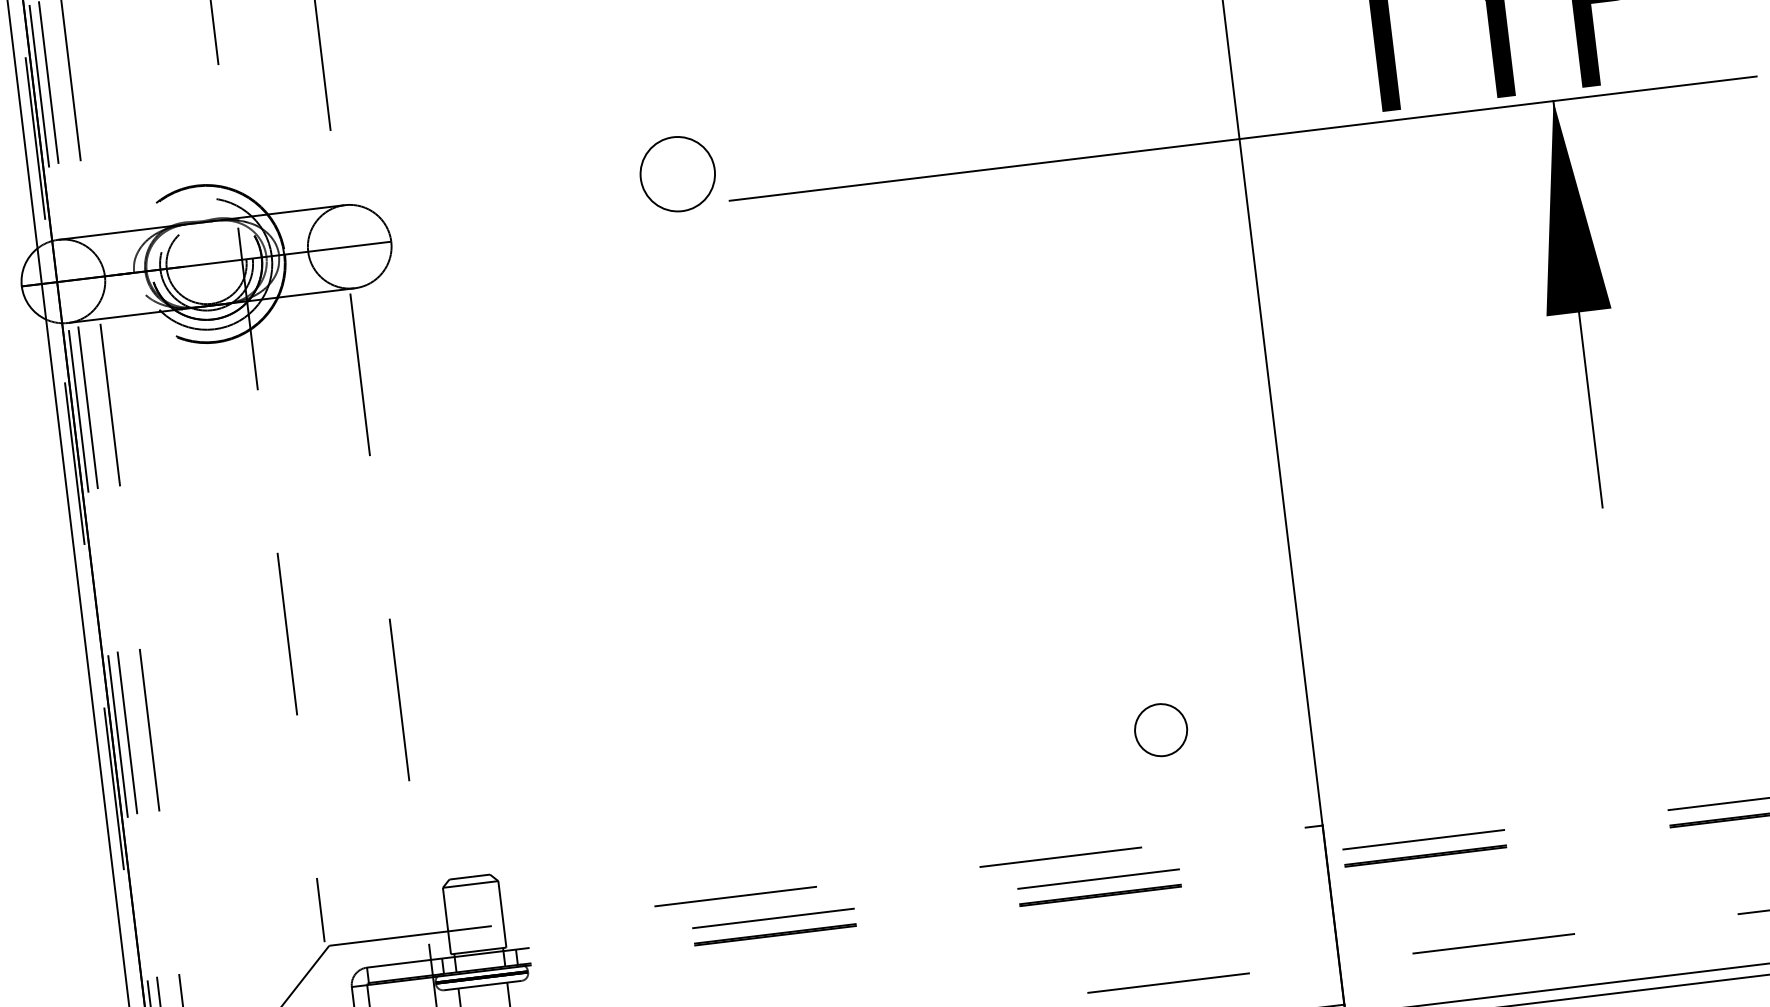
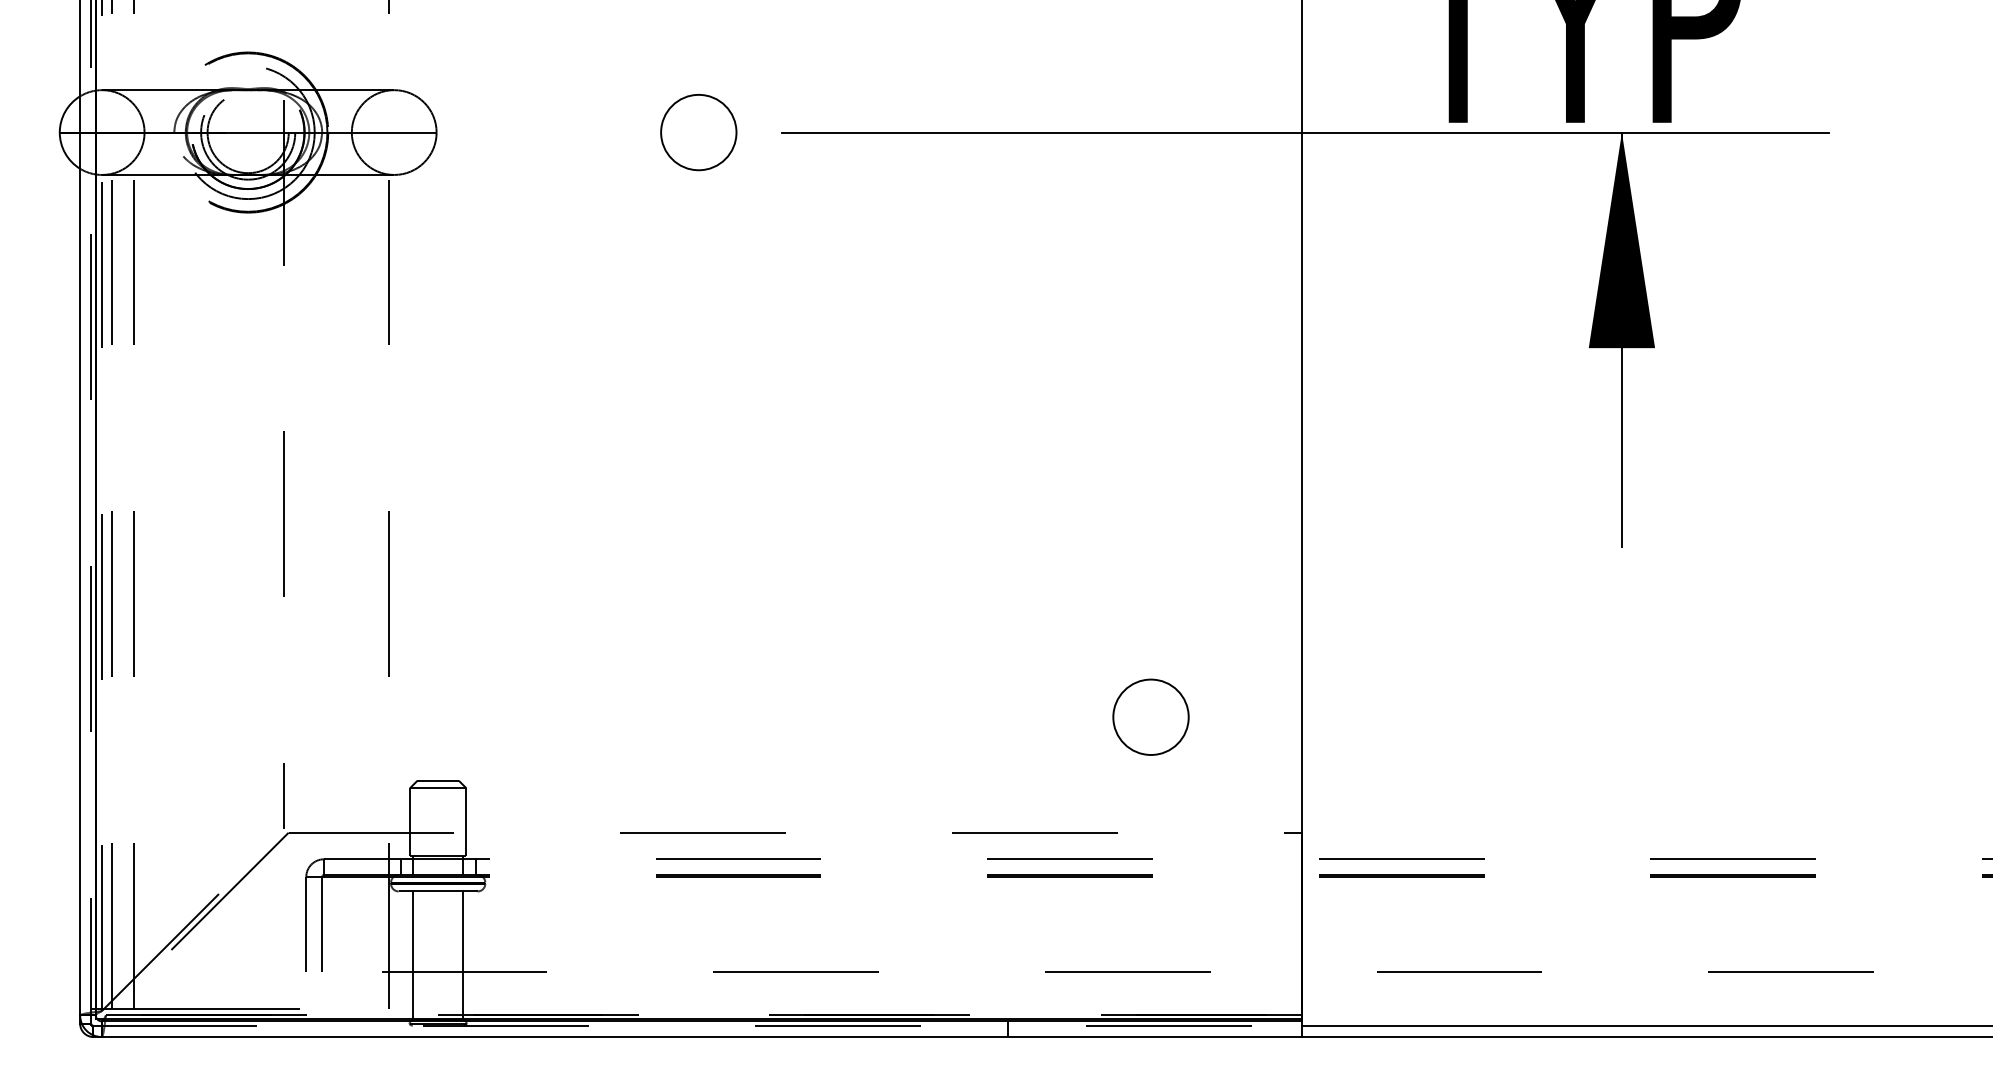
circle: (677, 174) -> (698, 132), moved
circle: (1160, 729) -> (1150, 716), size x1.43

